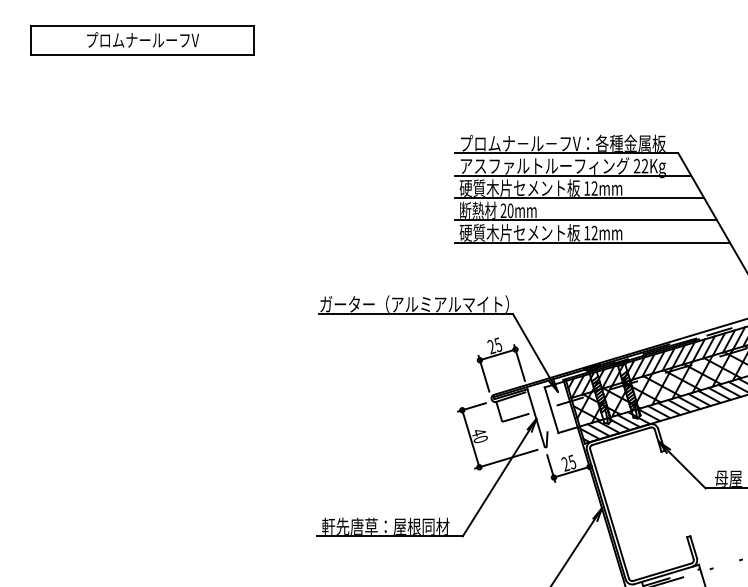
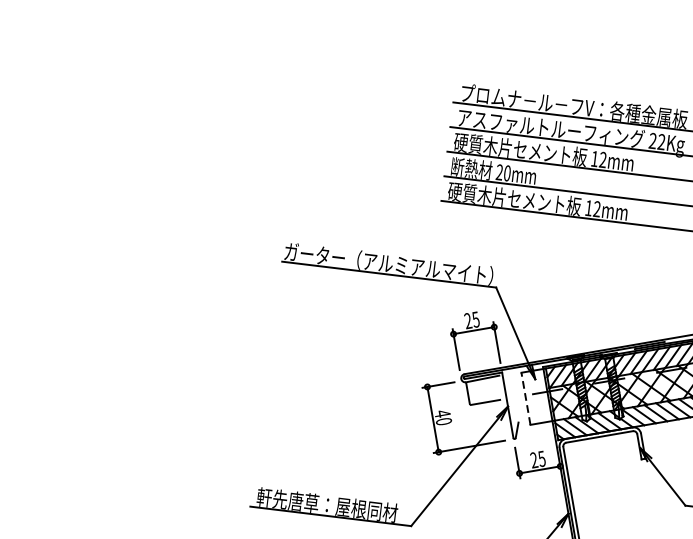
line: (551, 410) -> (525, 399), solid -> dashed

